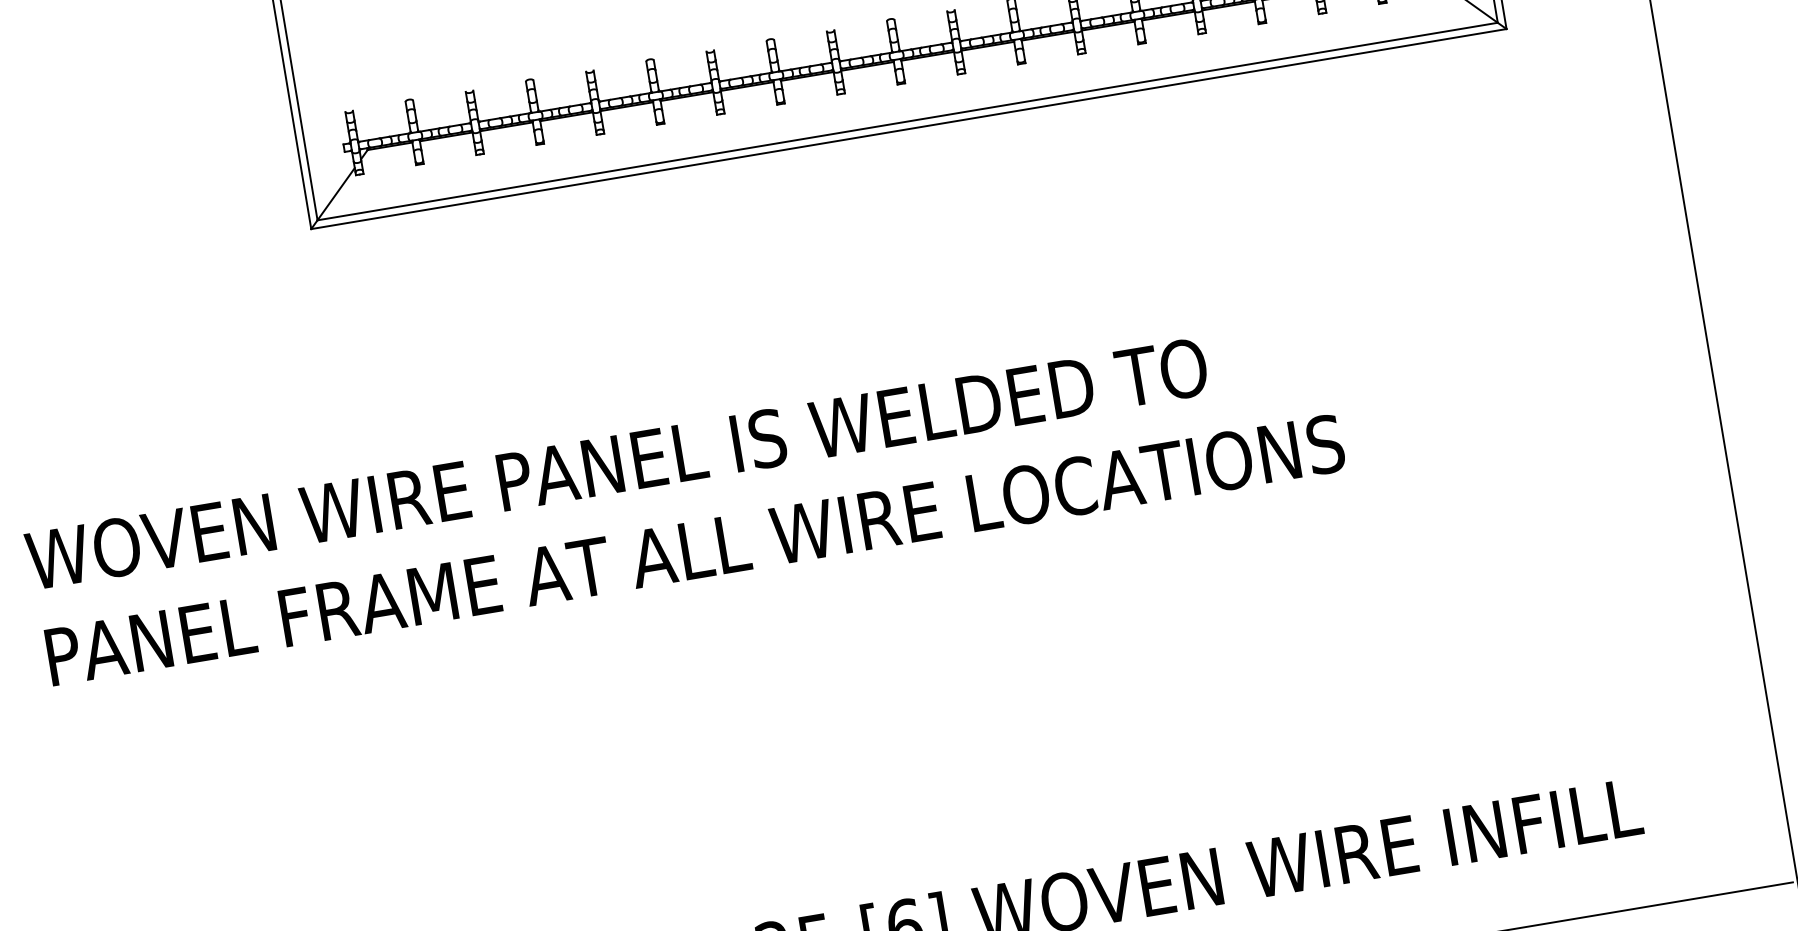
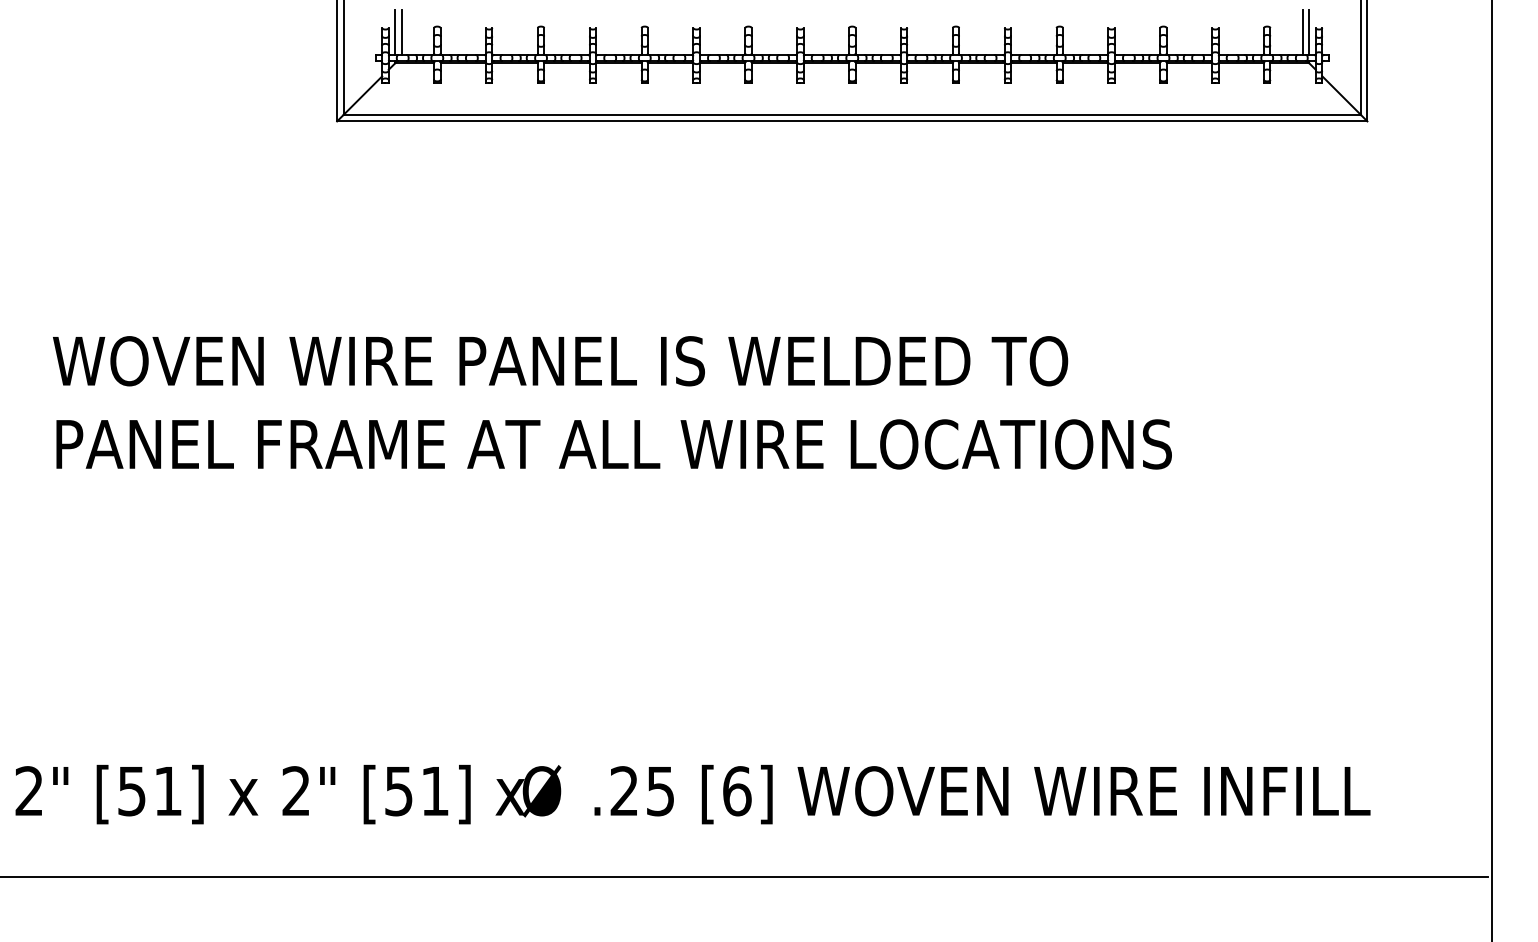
line: (368, 112) -> (401, 31), added
line: (361, 113) -> (395, 31), added

